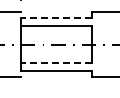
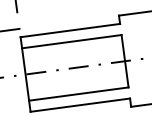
line: (56, 17) -> (70, 29), dashed -> solid
line: (56, 63) -> (79, 94), dashed -> solid

